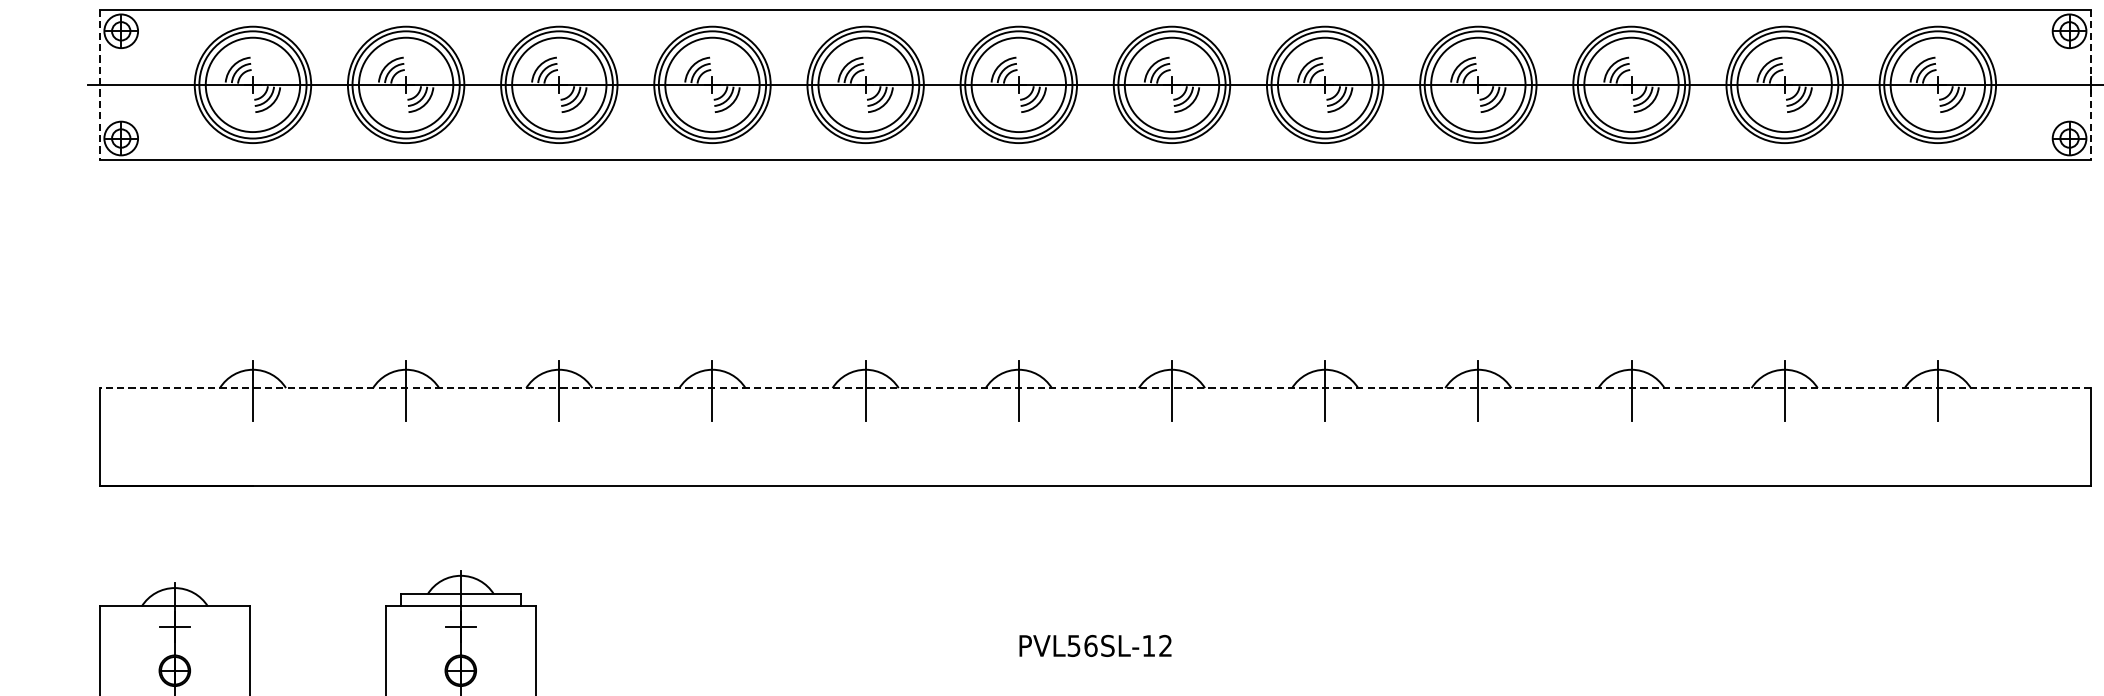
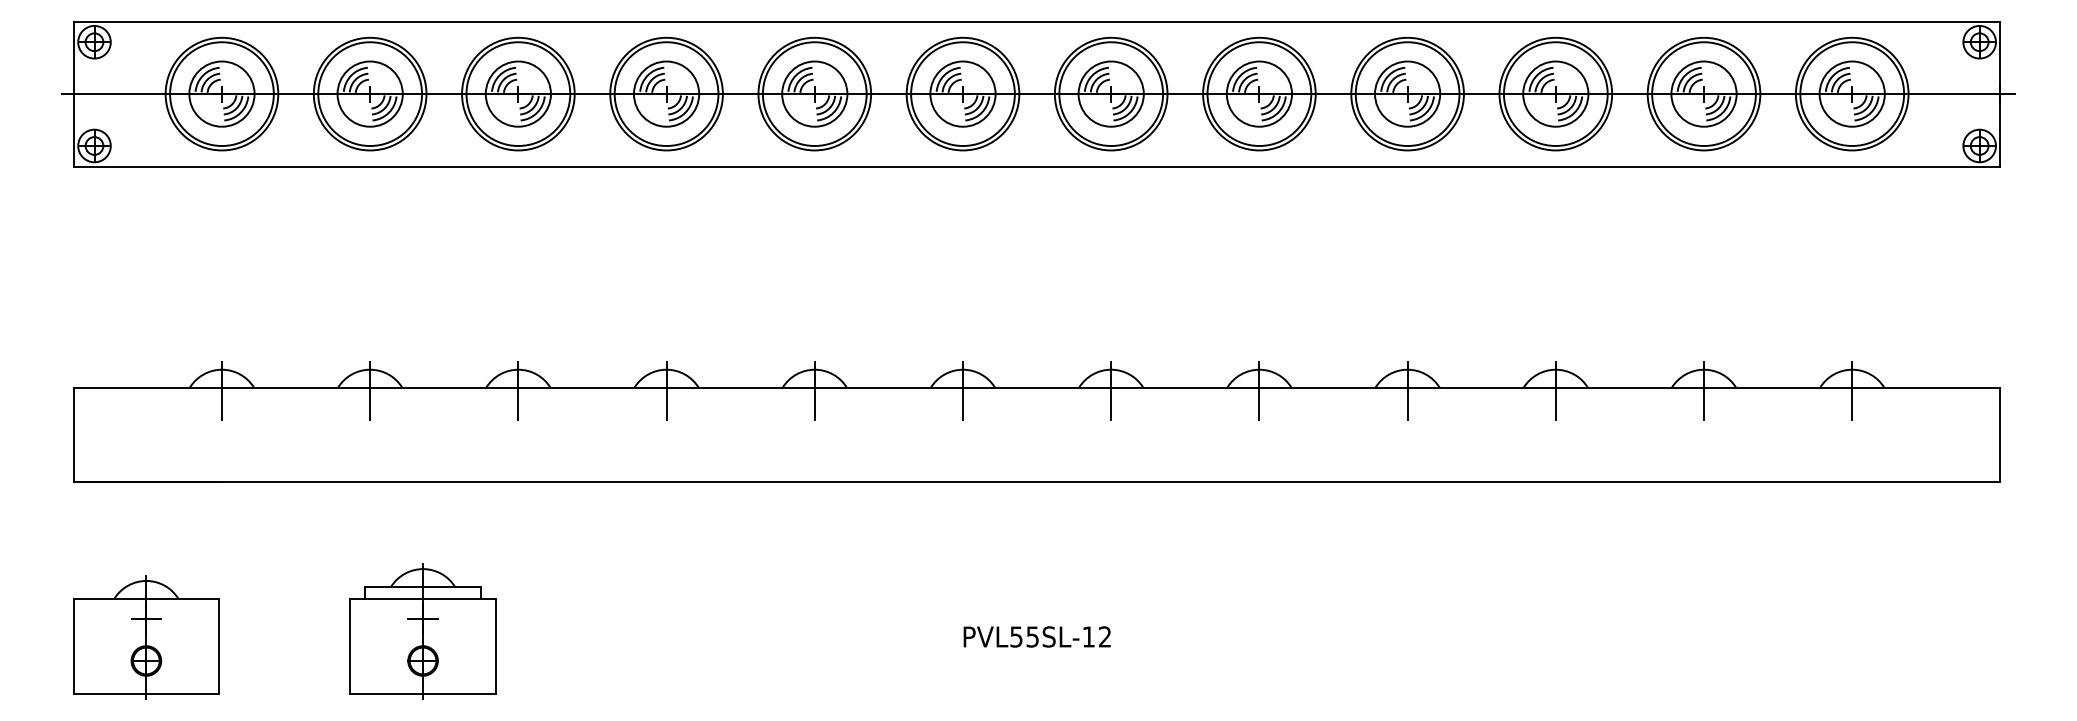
circle: (252, 84) -> (221, 93), size x0.71
circle: (405, 84) -> (369, 93), size x0.71
circle: (558, 84) -> (517, 93), size x0.71
circle: (712, 84) -> (666, 93), size x0.71
circle: (865, 84) -> (814, 93), size x0.71
circle: (1018, 84) -> (962, 93), size x0.71
circle: (1171, 84) -> (1110, 93), size x0.71
circle: (1325, 84) -> (1259, 93), size x0.71
circle: (1478, 84) -> (1407, 93), size x0.71
circle: (1631, 84) -> (1555, 93), size x0.71
circle: (1784, 84) -> (1703, 93), size x0.71
circle: (1937, 84) -> (1851, 93), size x0.71
line: (99, 85) -> (73, 94), dashed -> solid
line: (2091, 85) -> (2000, 94), dashed -> solid
line: (1094, 388) -> (1036, 387), dashed -> solid
text: (1090, 645) -> (1032, 636), PVL56SL-12 -> PVL55SL-12

